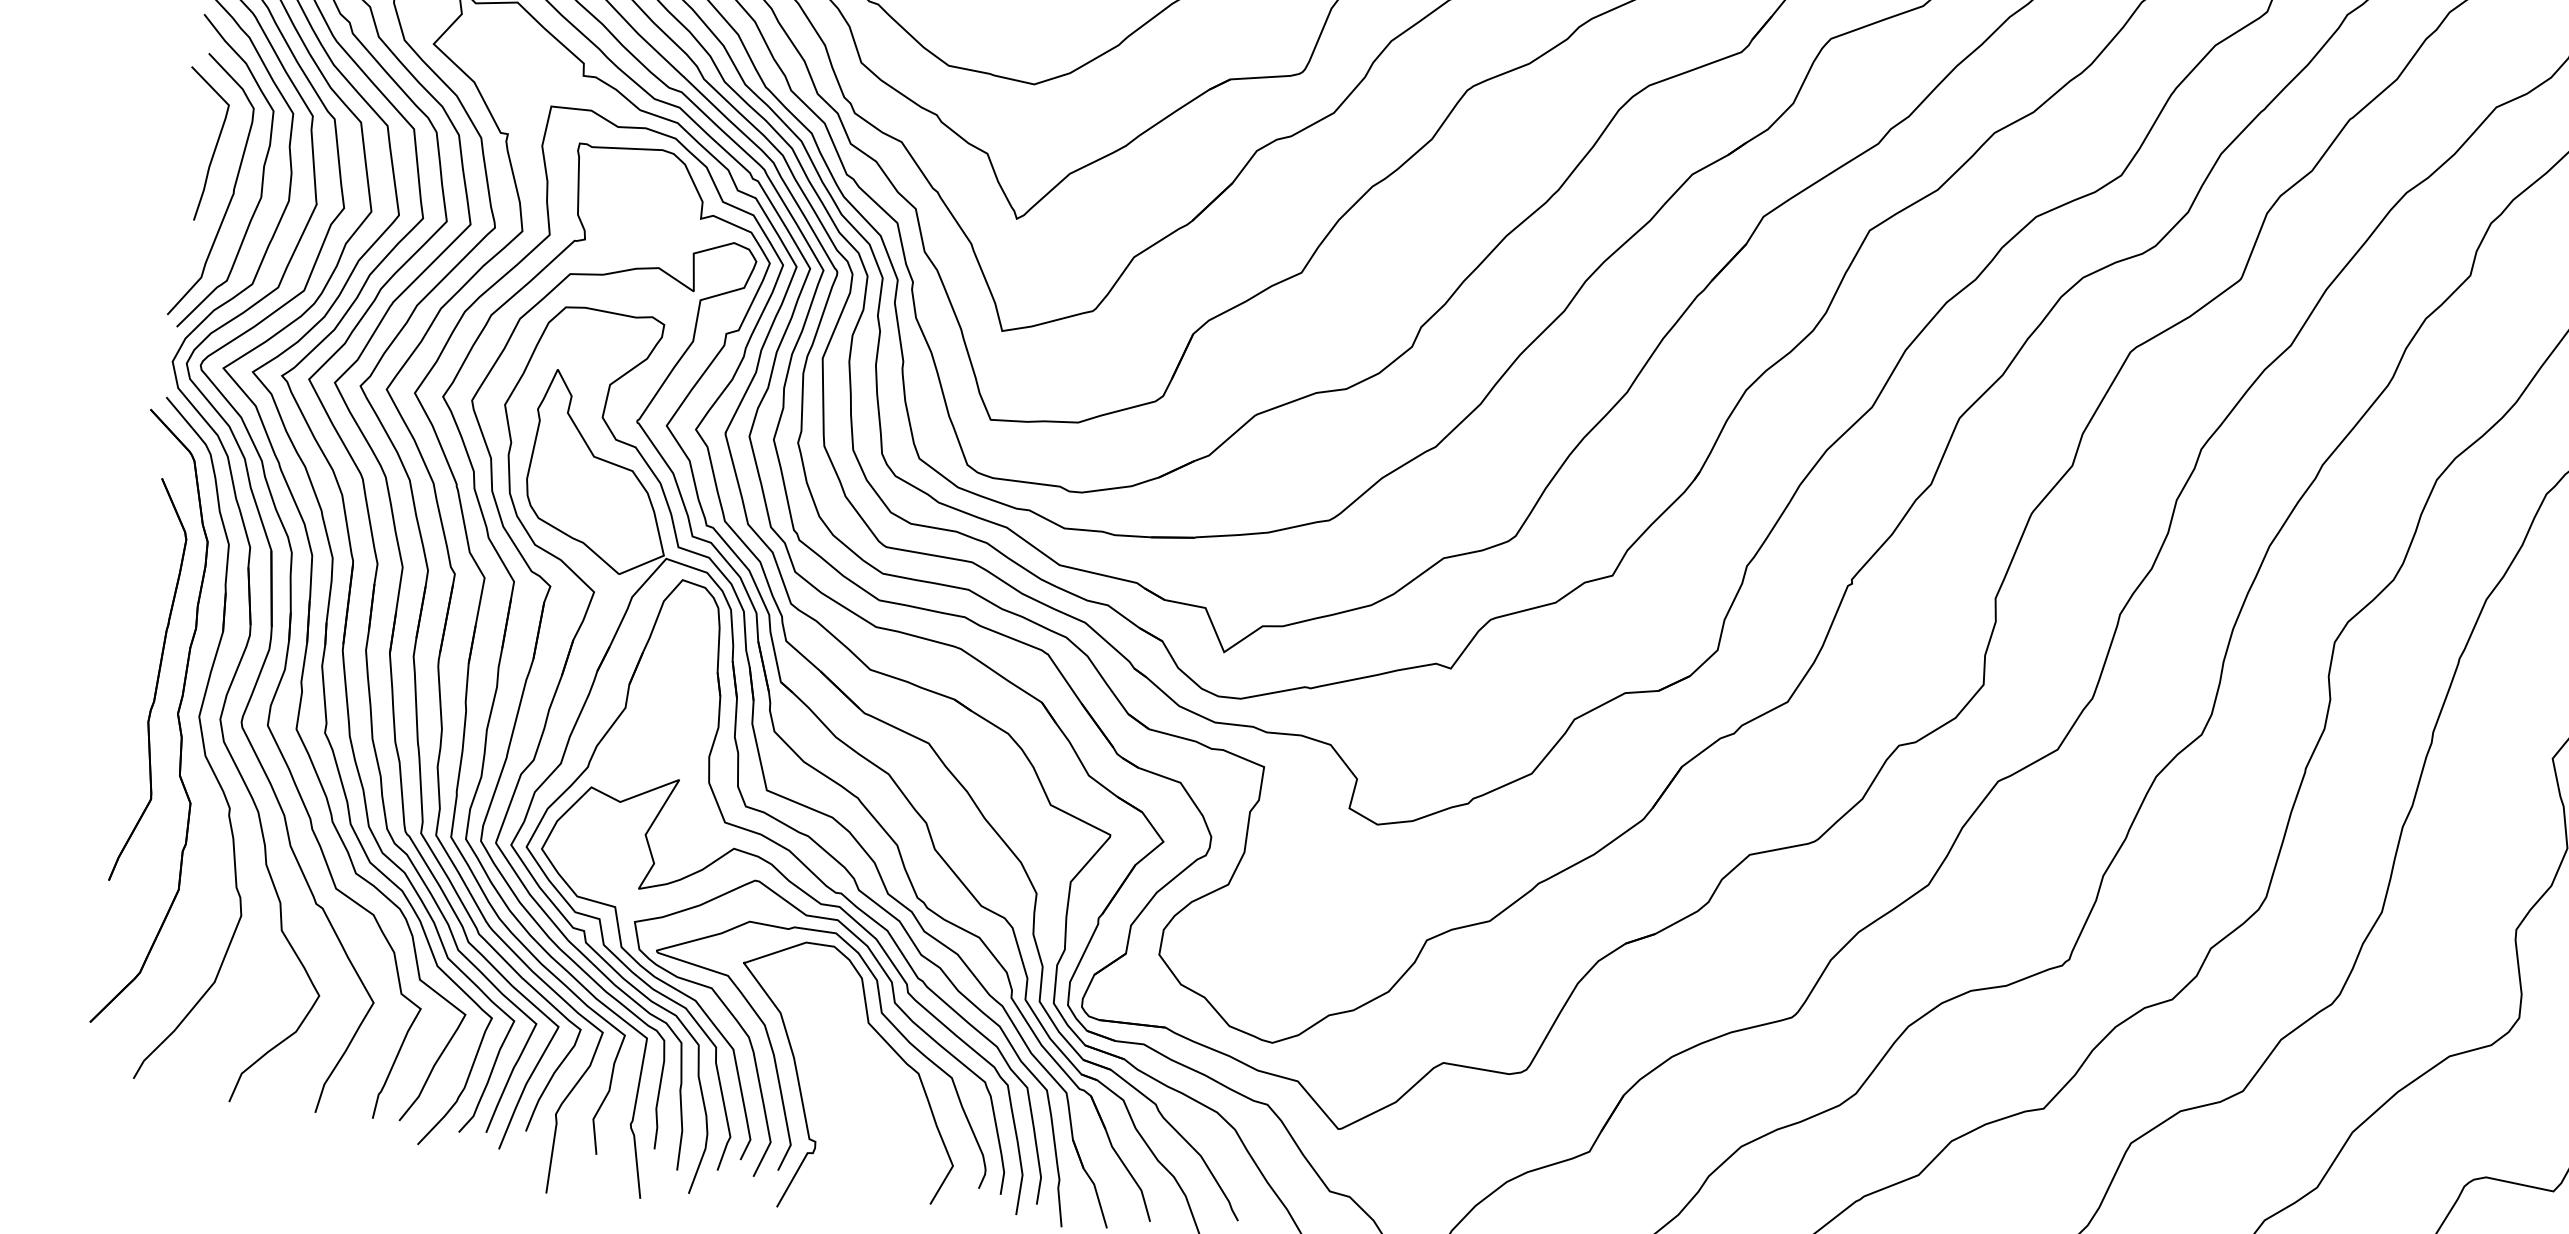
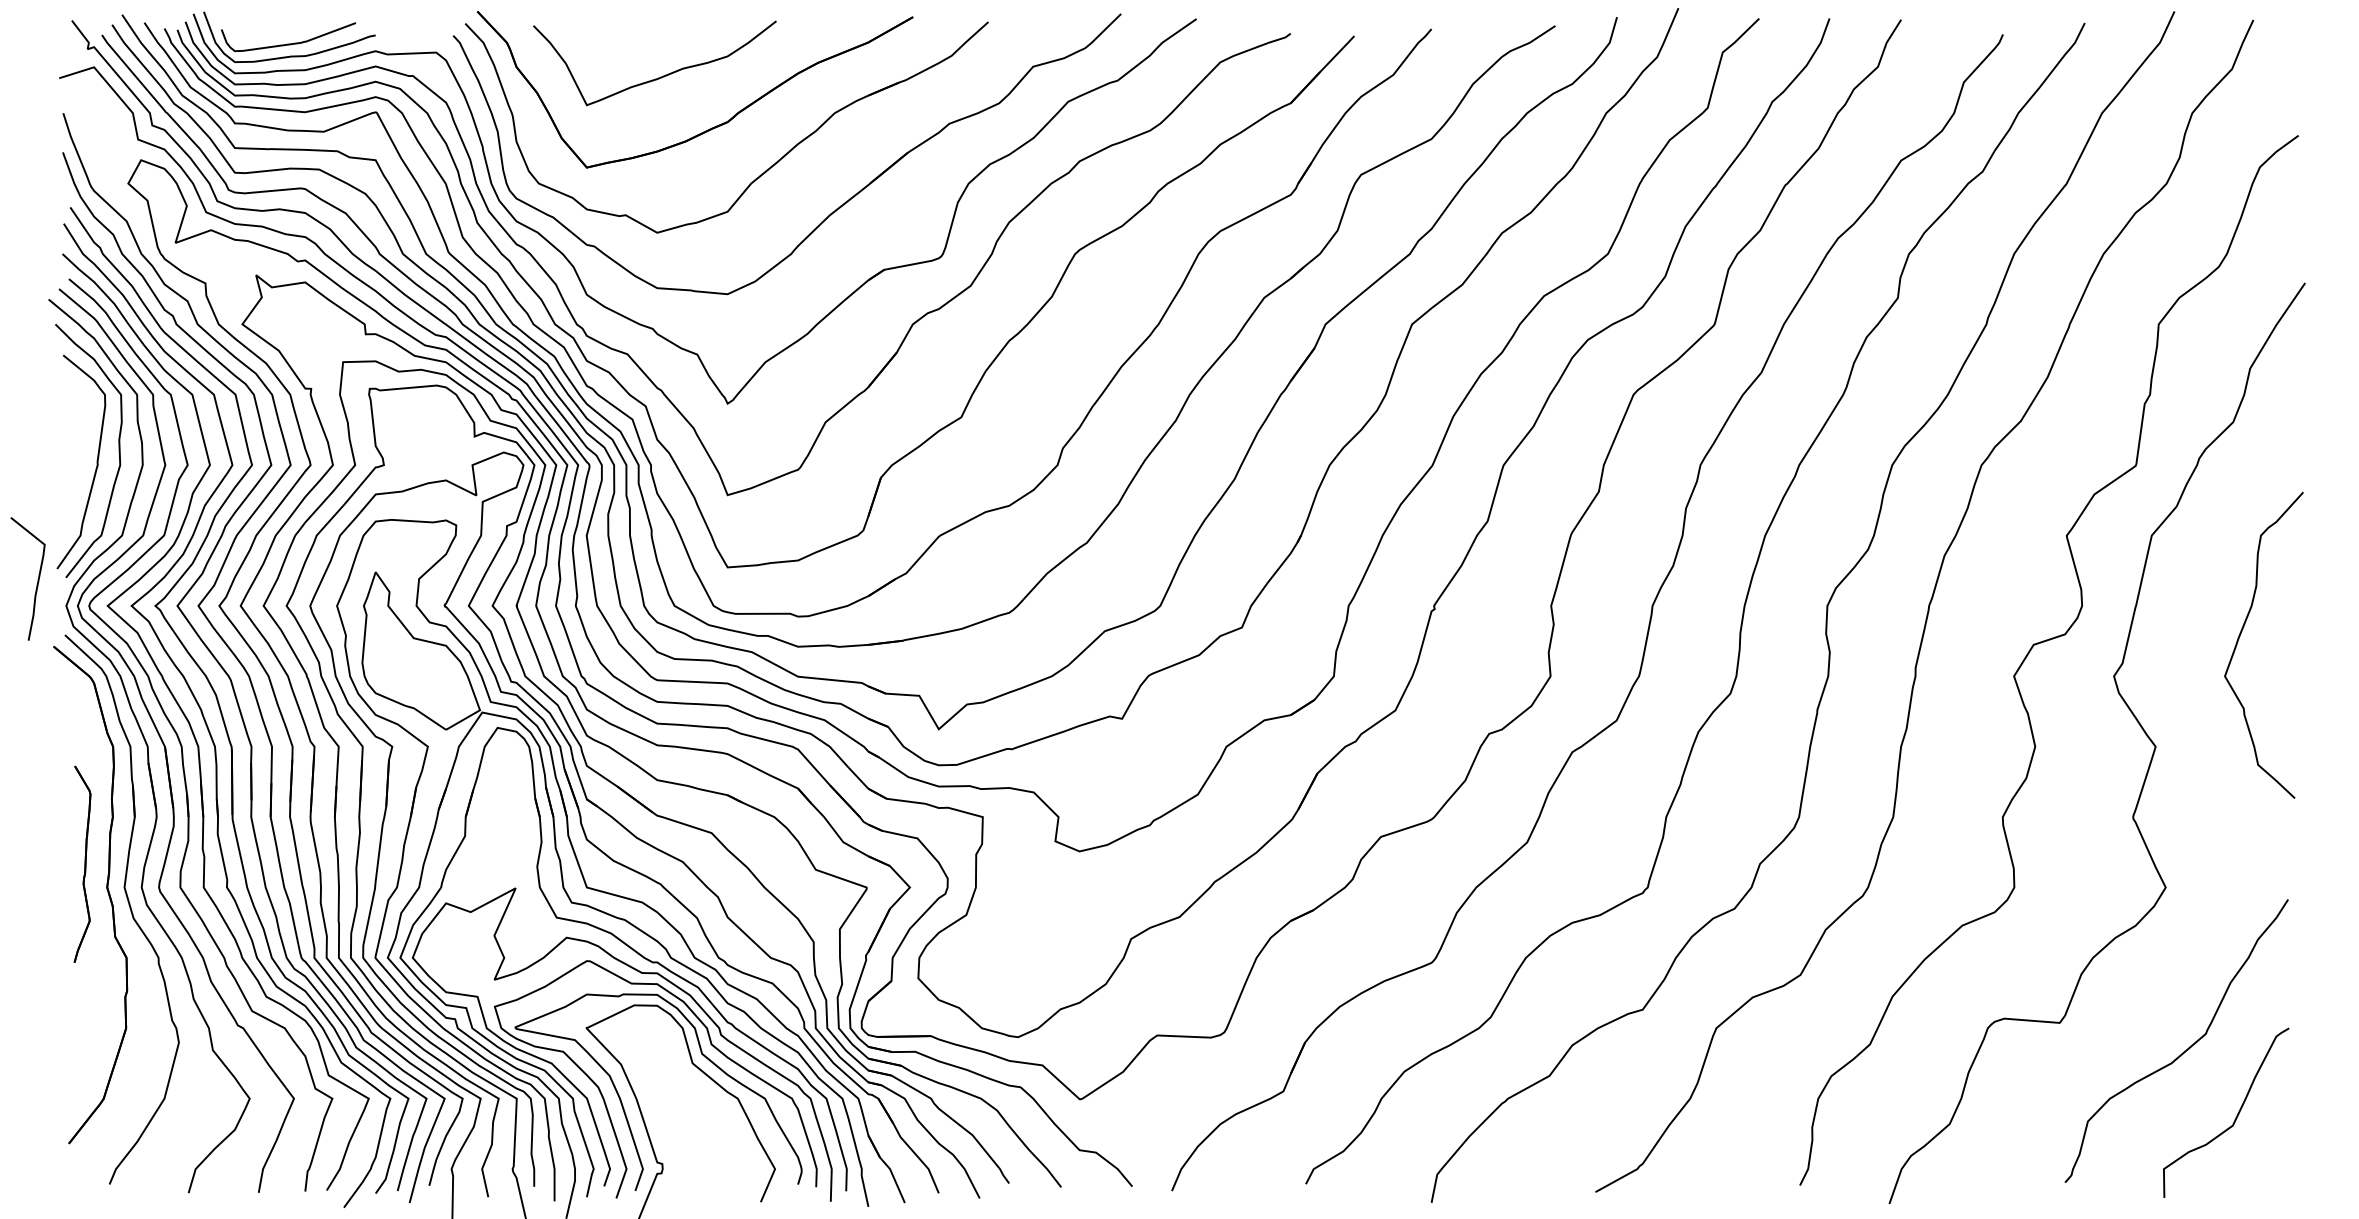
curve: (214, 146) -> (37, 579), moved
part: (151, 681) -> (82, 864), size x0.6

